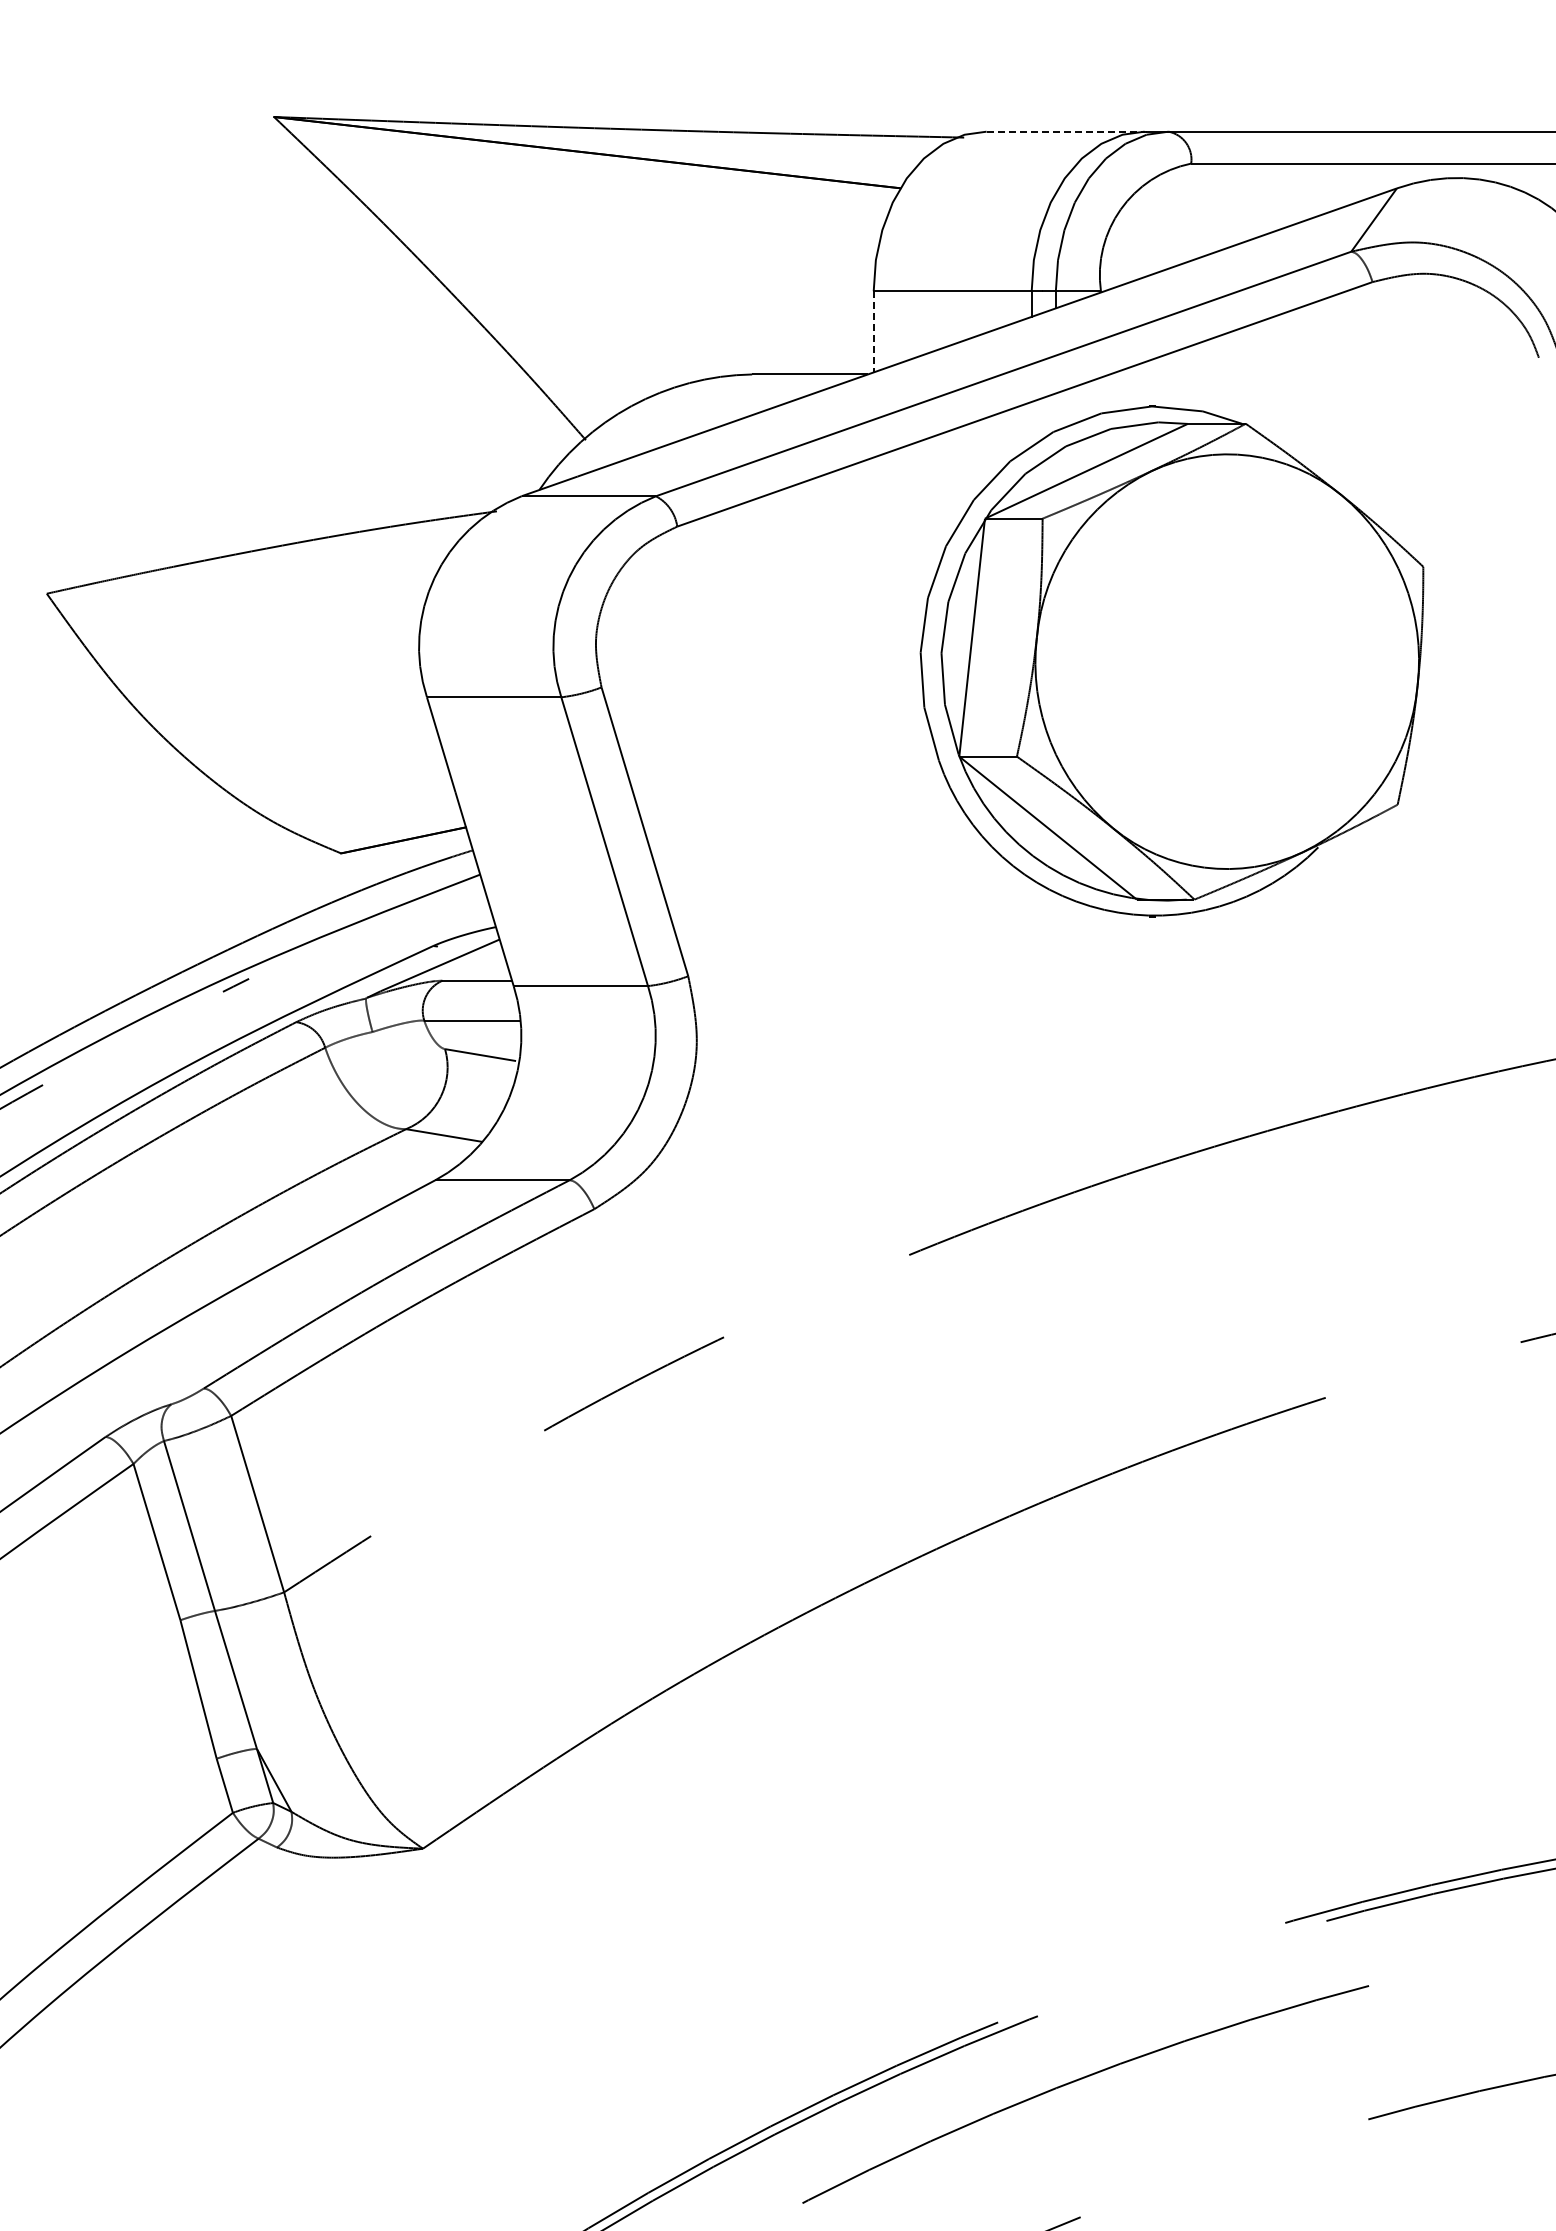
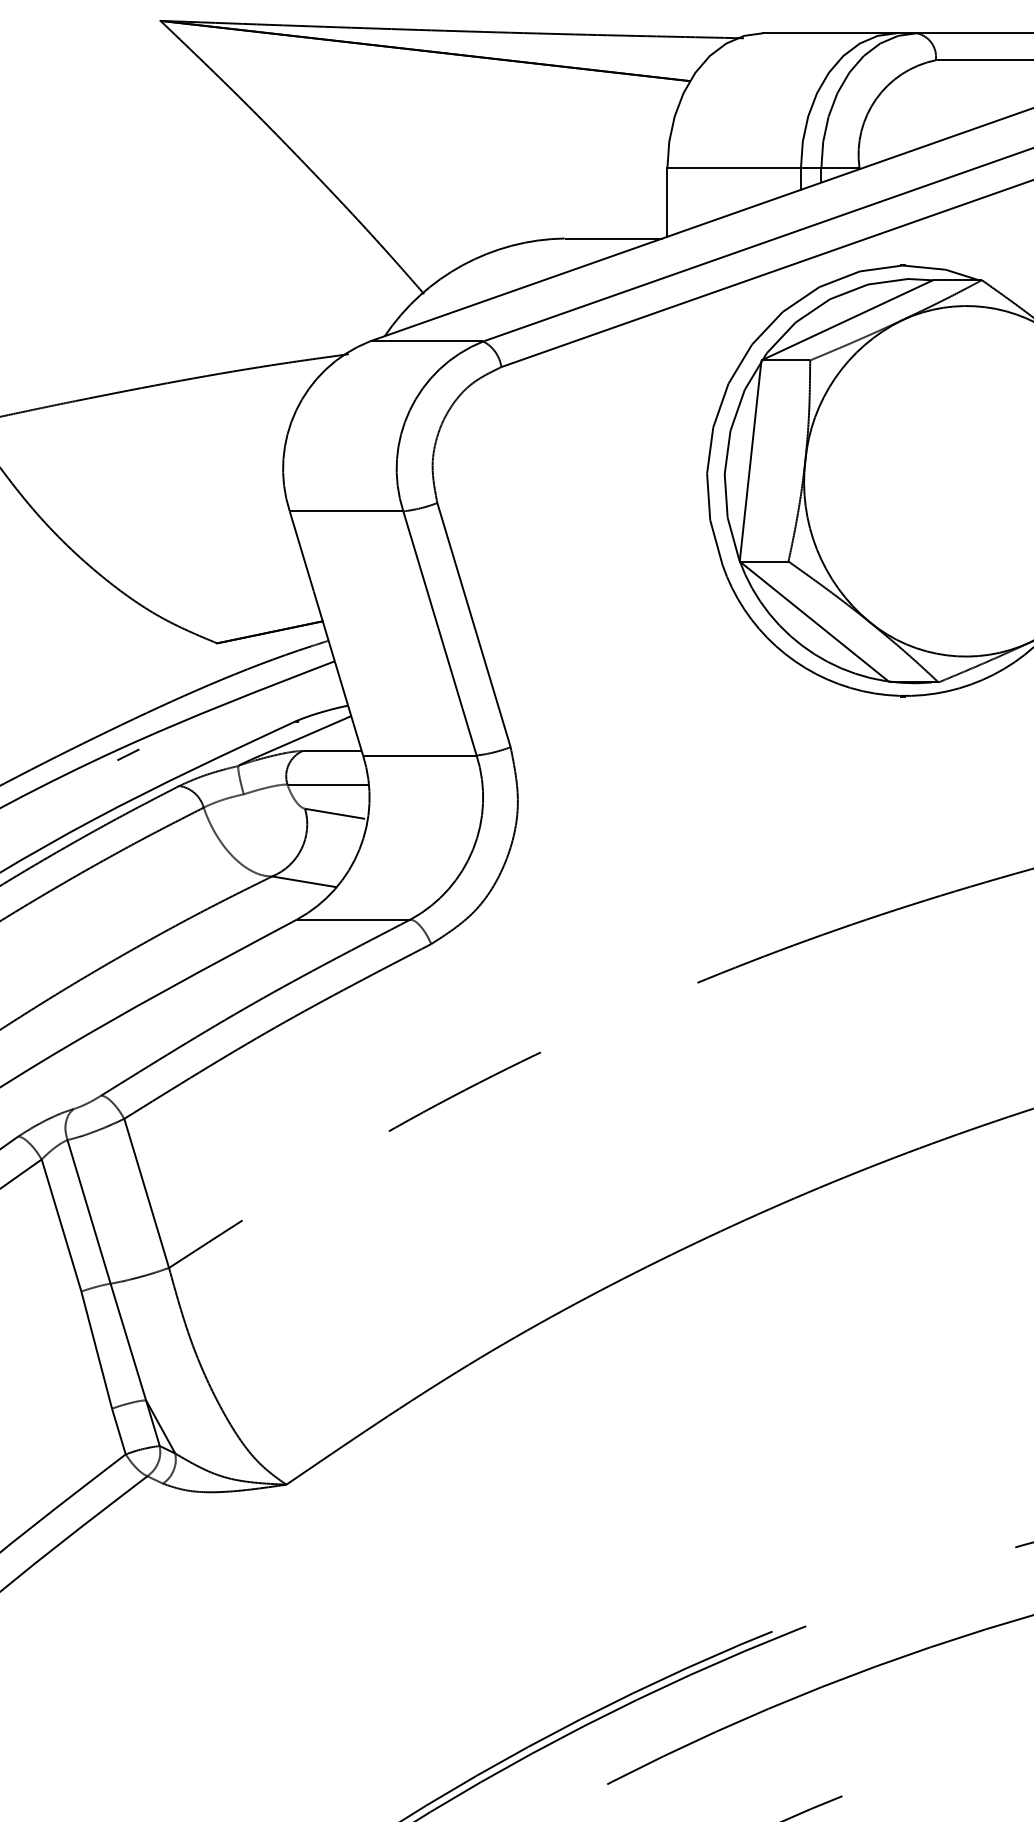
line: (1065, 131) -> (829, 33), dashed -> solid
line: (873, 331) -> (667, 202), dashed -> solid

